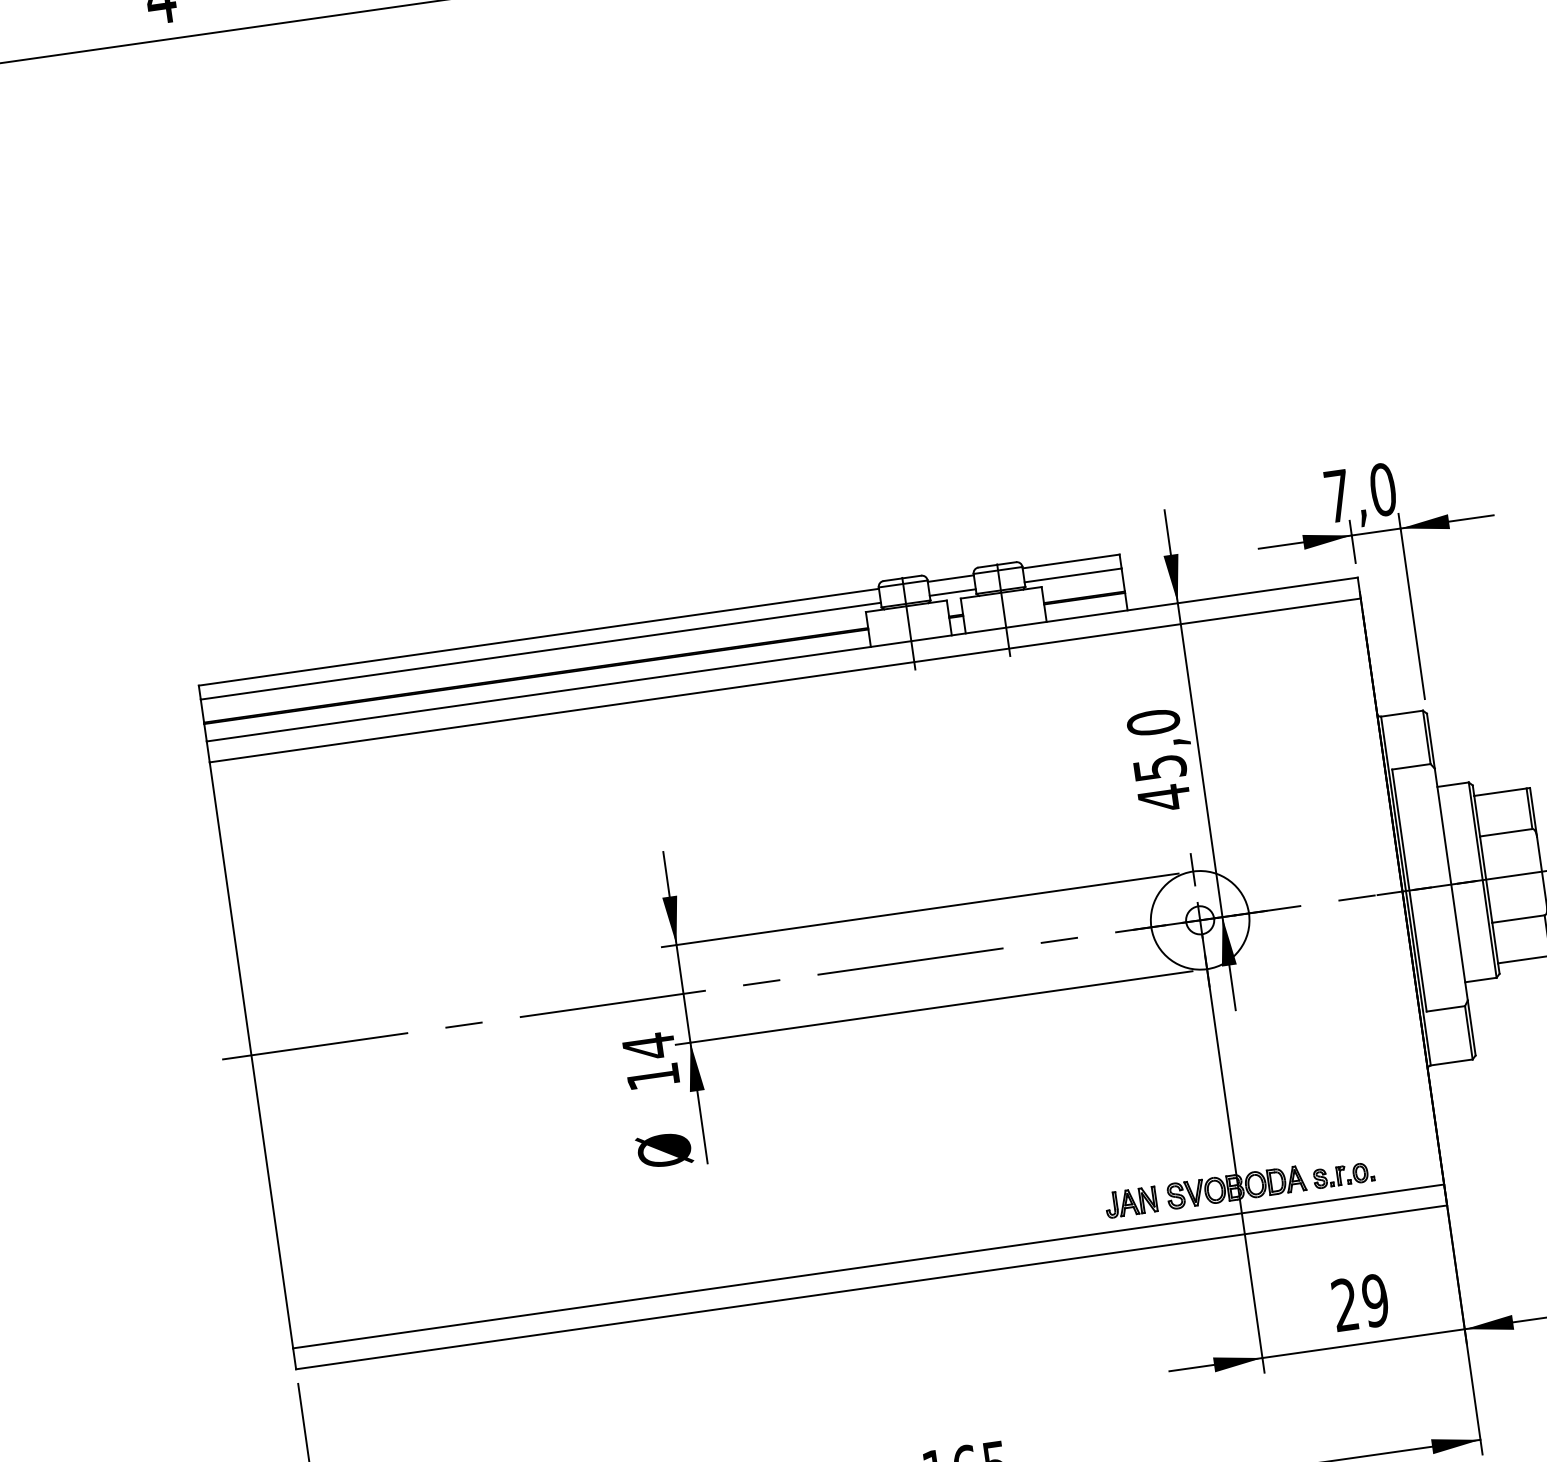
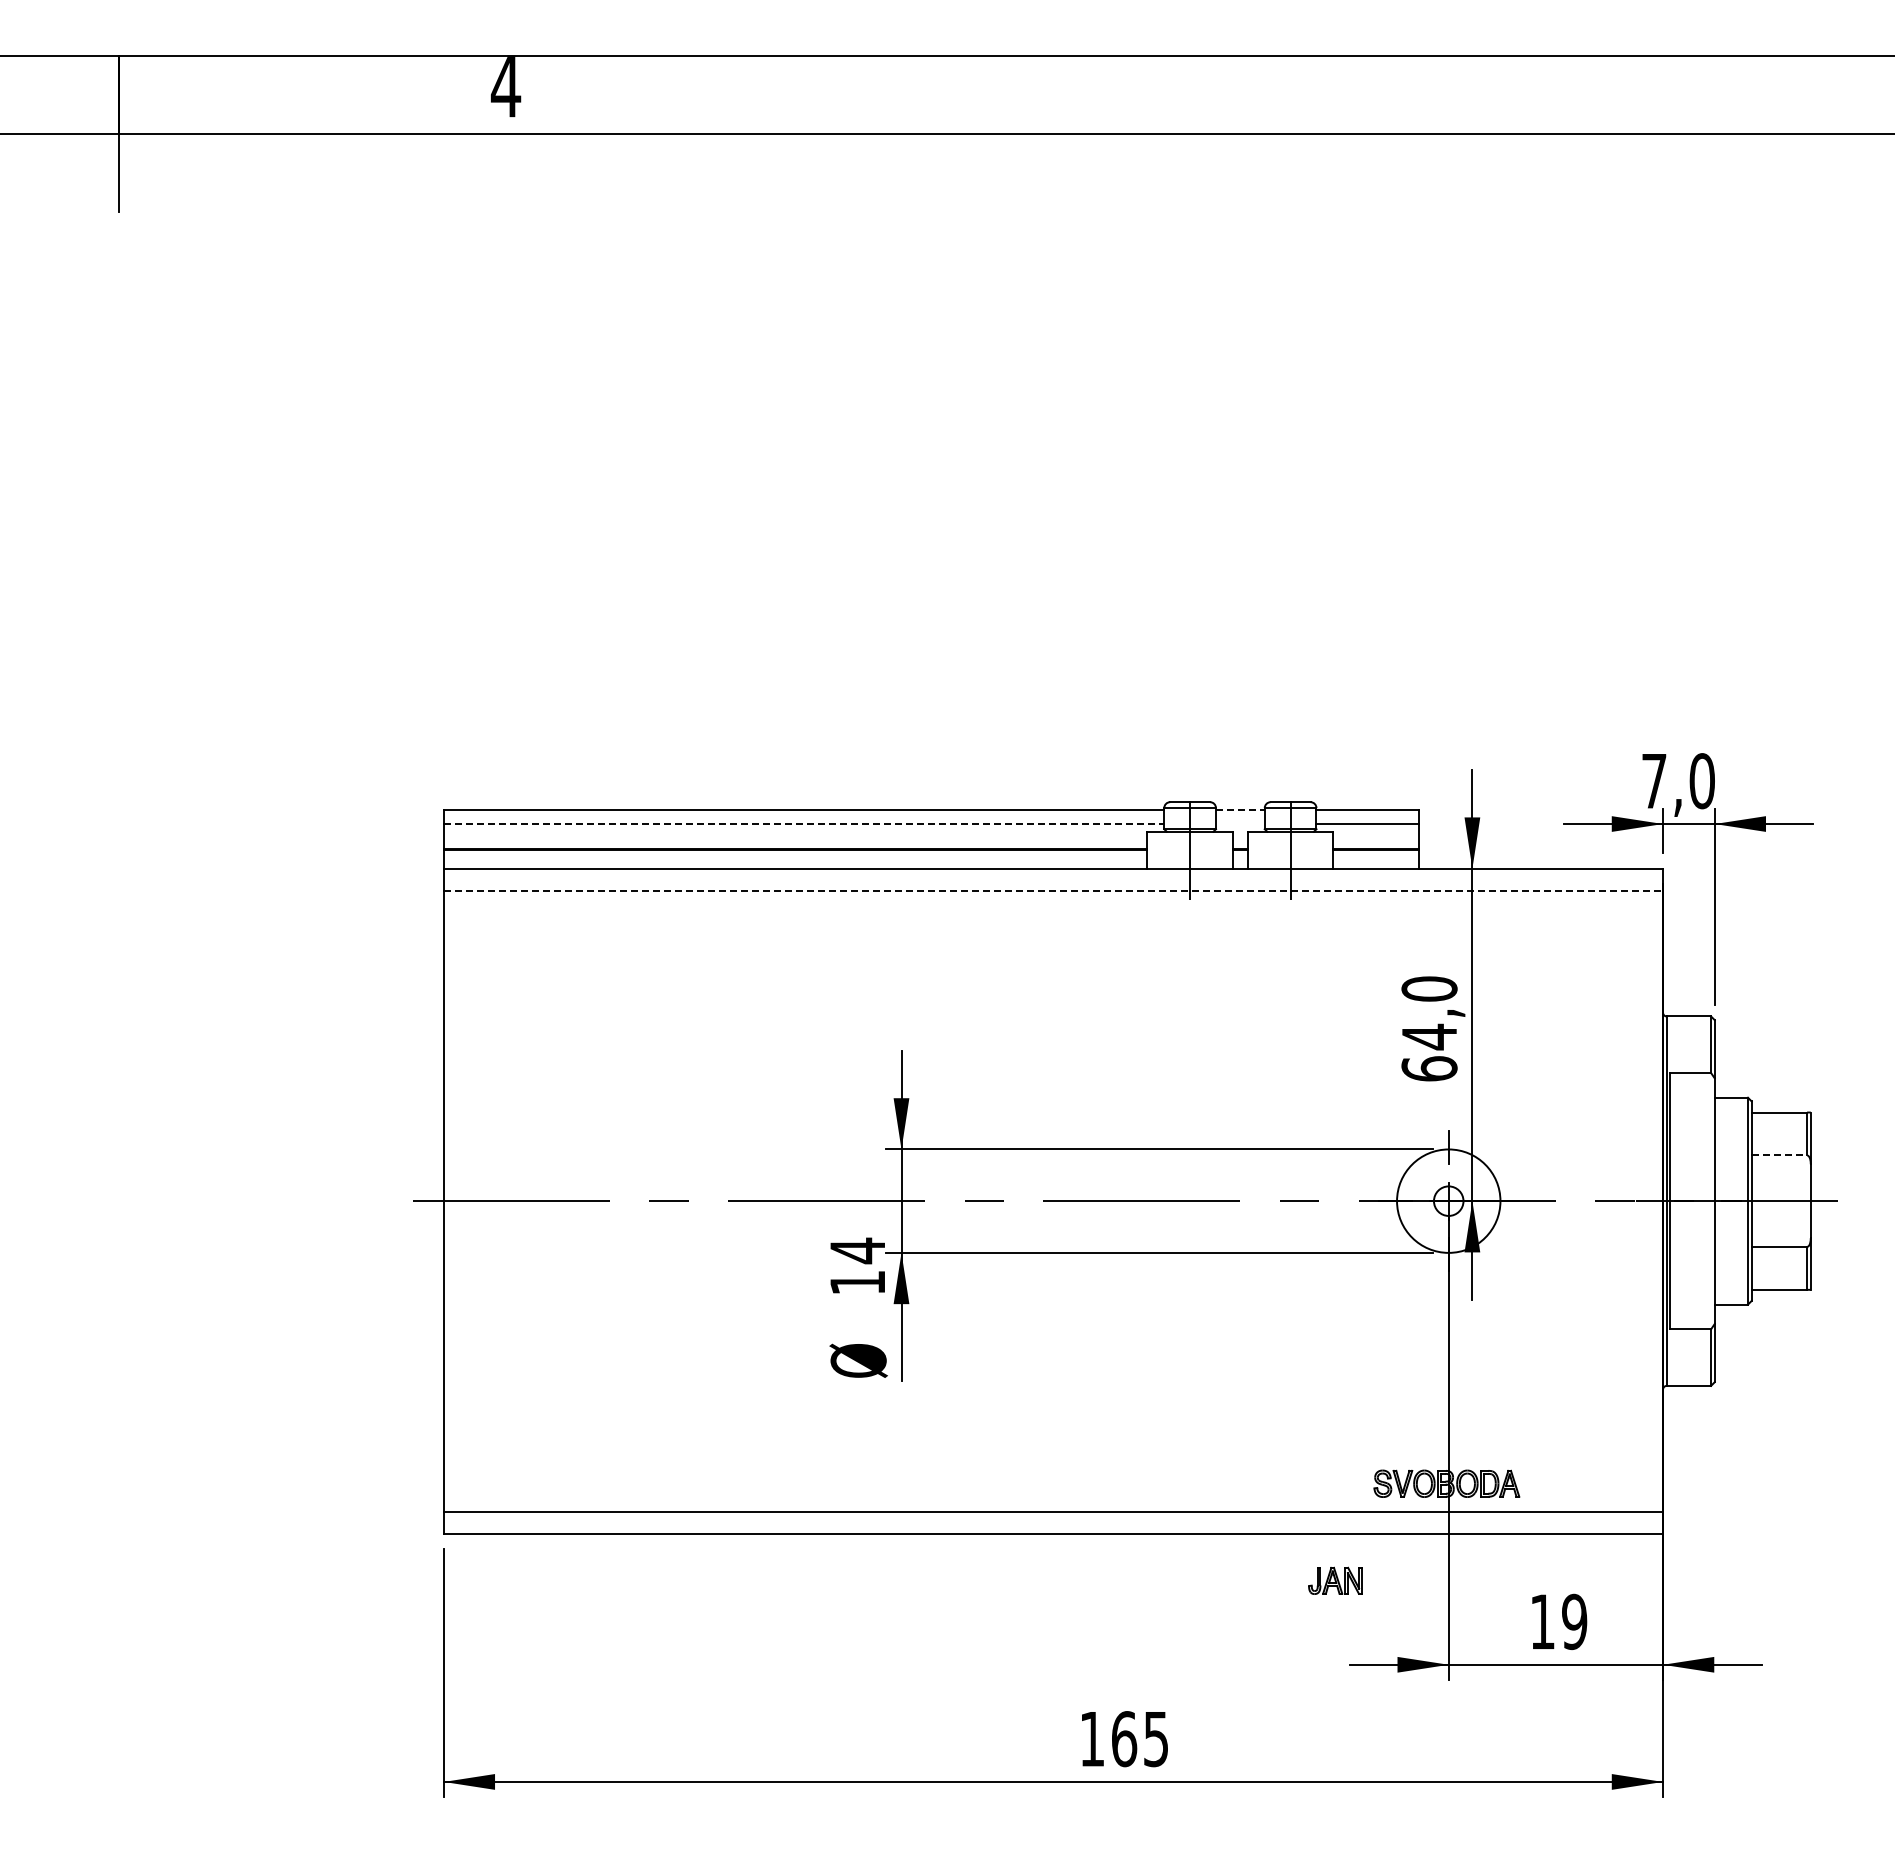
line: (950, 578) -> (1240, 809), solid -> dashed
line: (952, 592) -> (1239, 824), removed
line: (541, 651) -> (804, 824), solid -> dashed
line: (785, 680) -> (1053, 890), solid -> dashed
text: (1162, 782) -> (1429, 1052), 45,0 -> 64,0
line: (1506, 832) -> (1779, 1155), solid -> dashed
part: (1343, 1174) -> (1559, 1486), removed
part: (1131, 1202) -> (1335, 1580), moved
text: (1345, 1303) -> (1542, 1620), 29 -> 19

